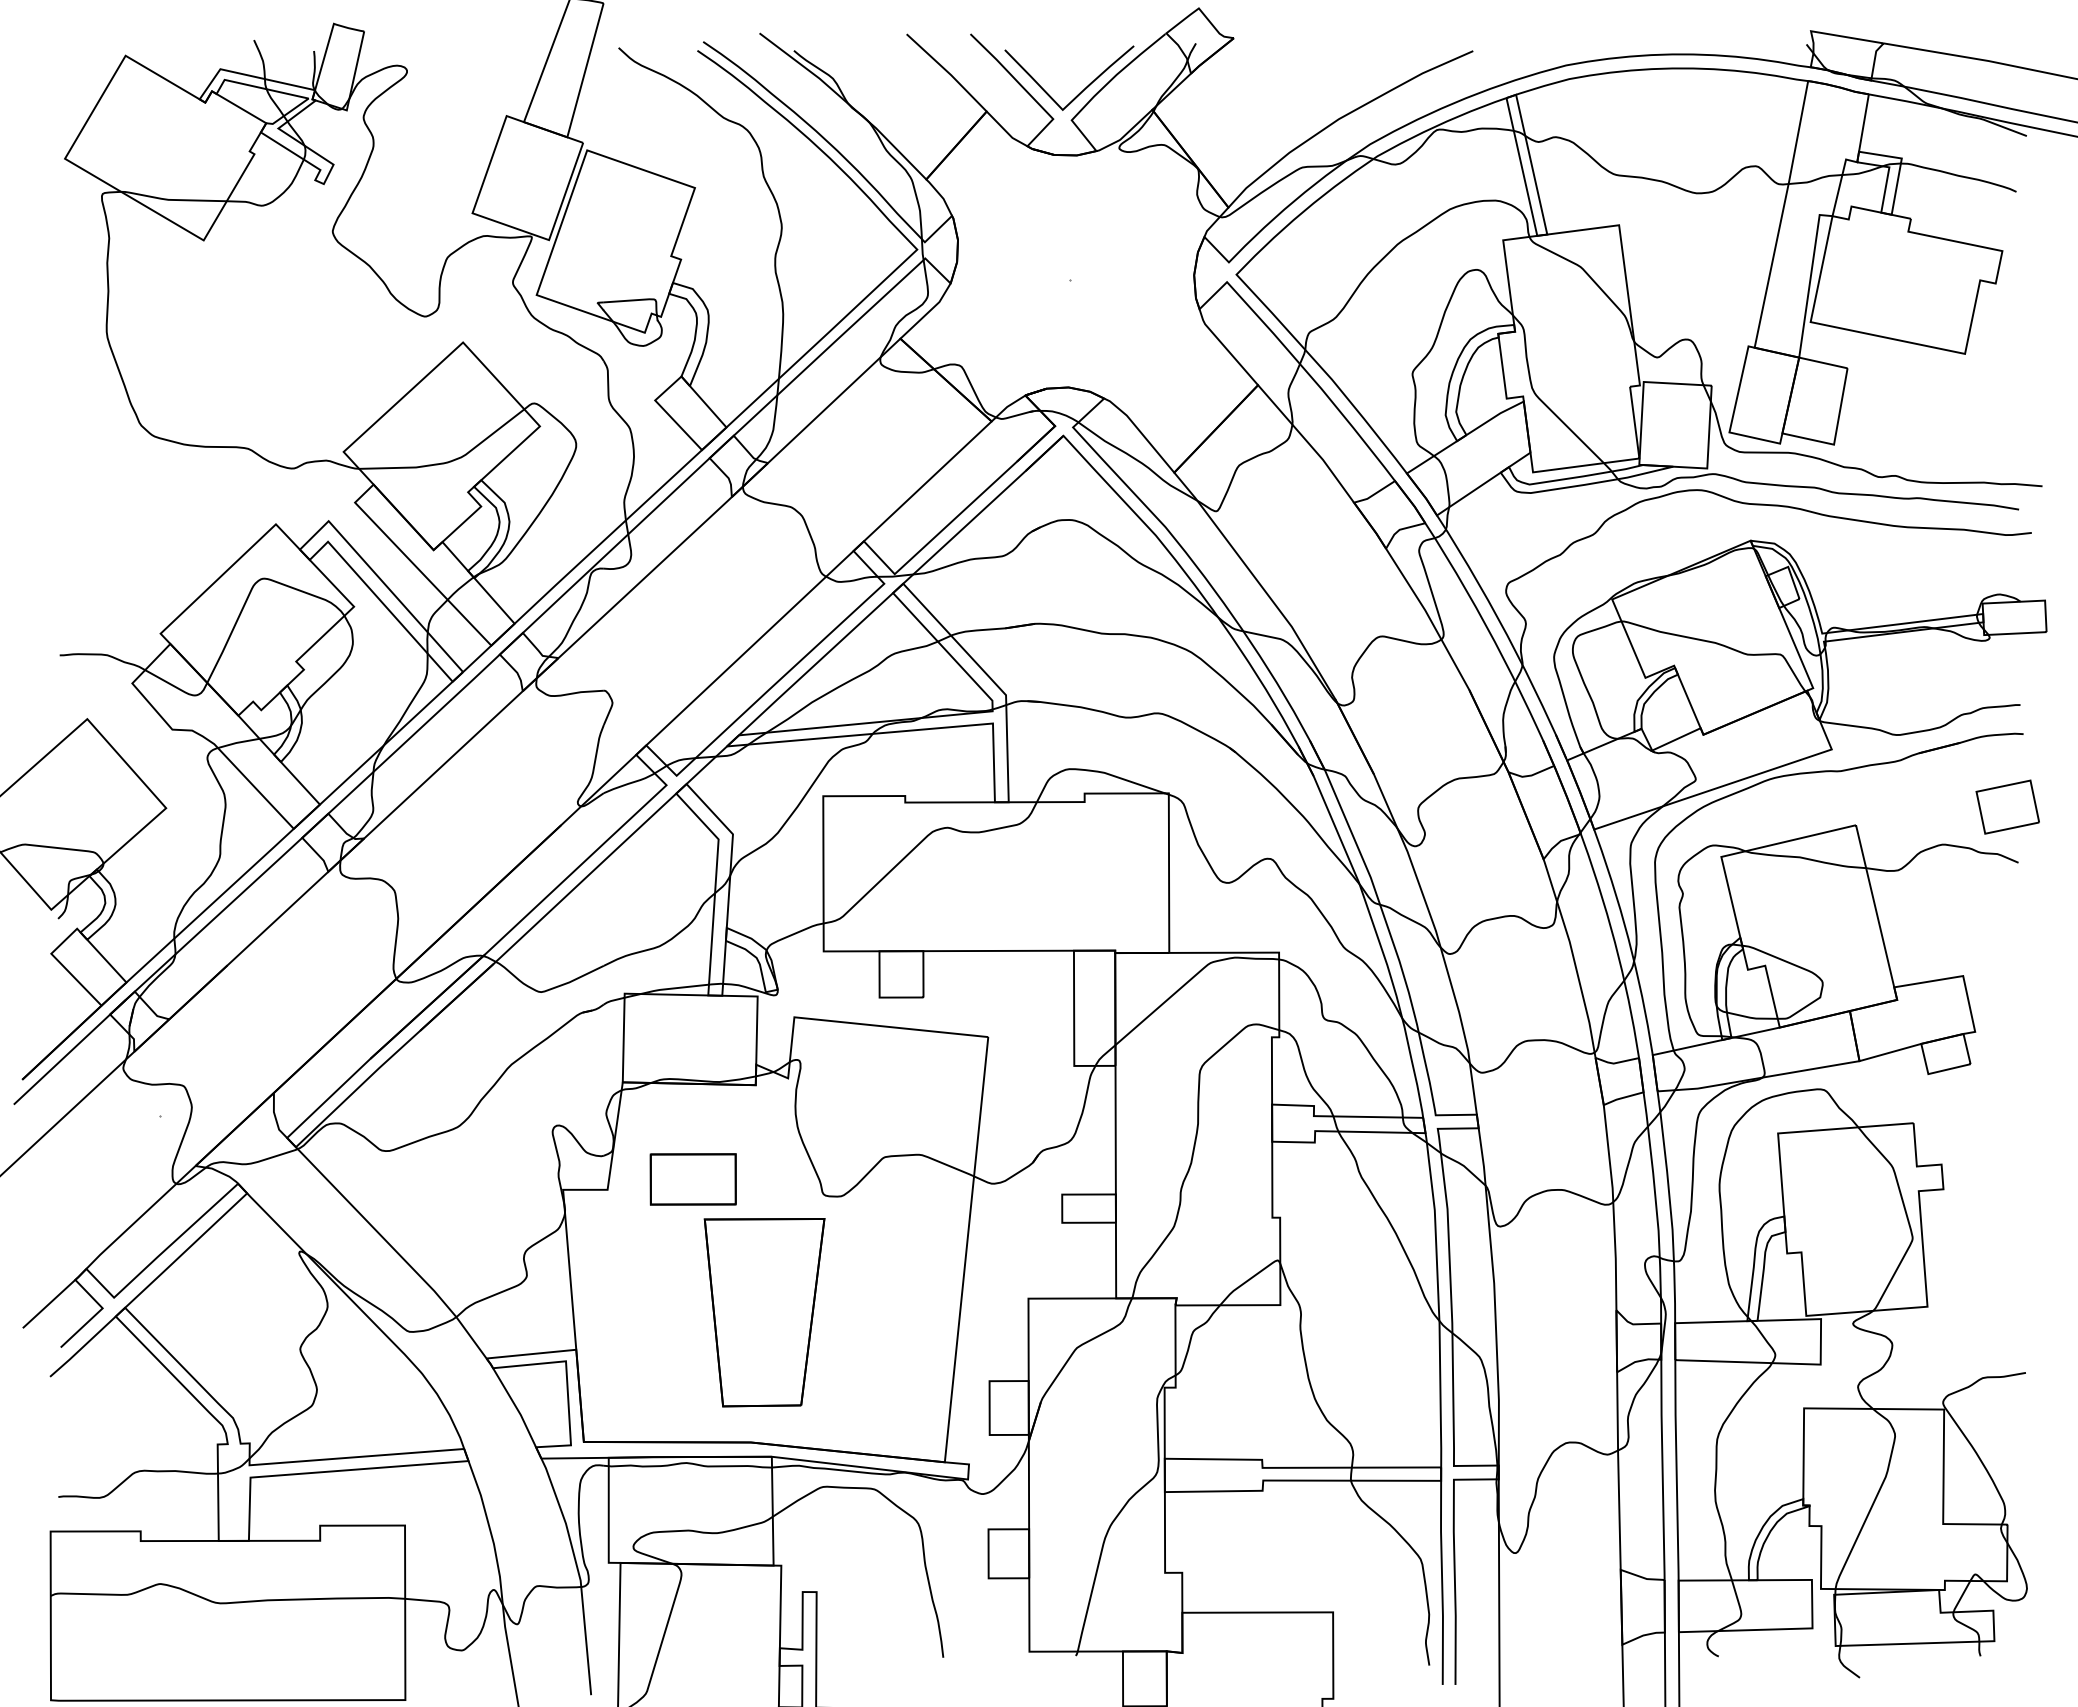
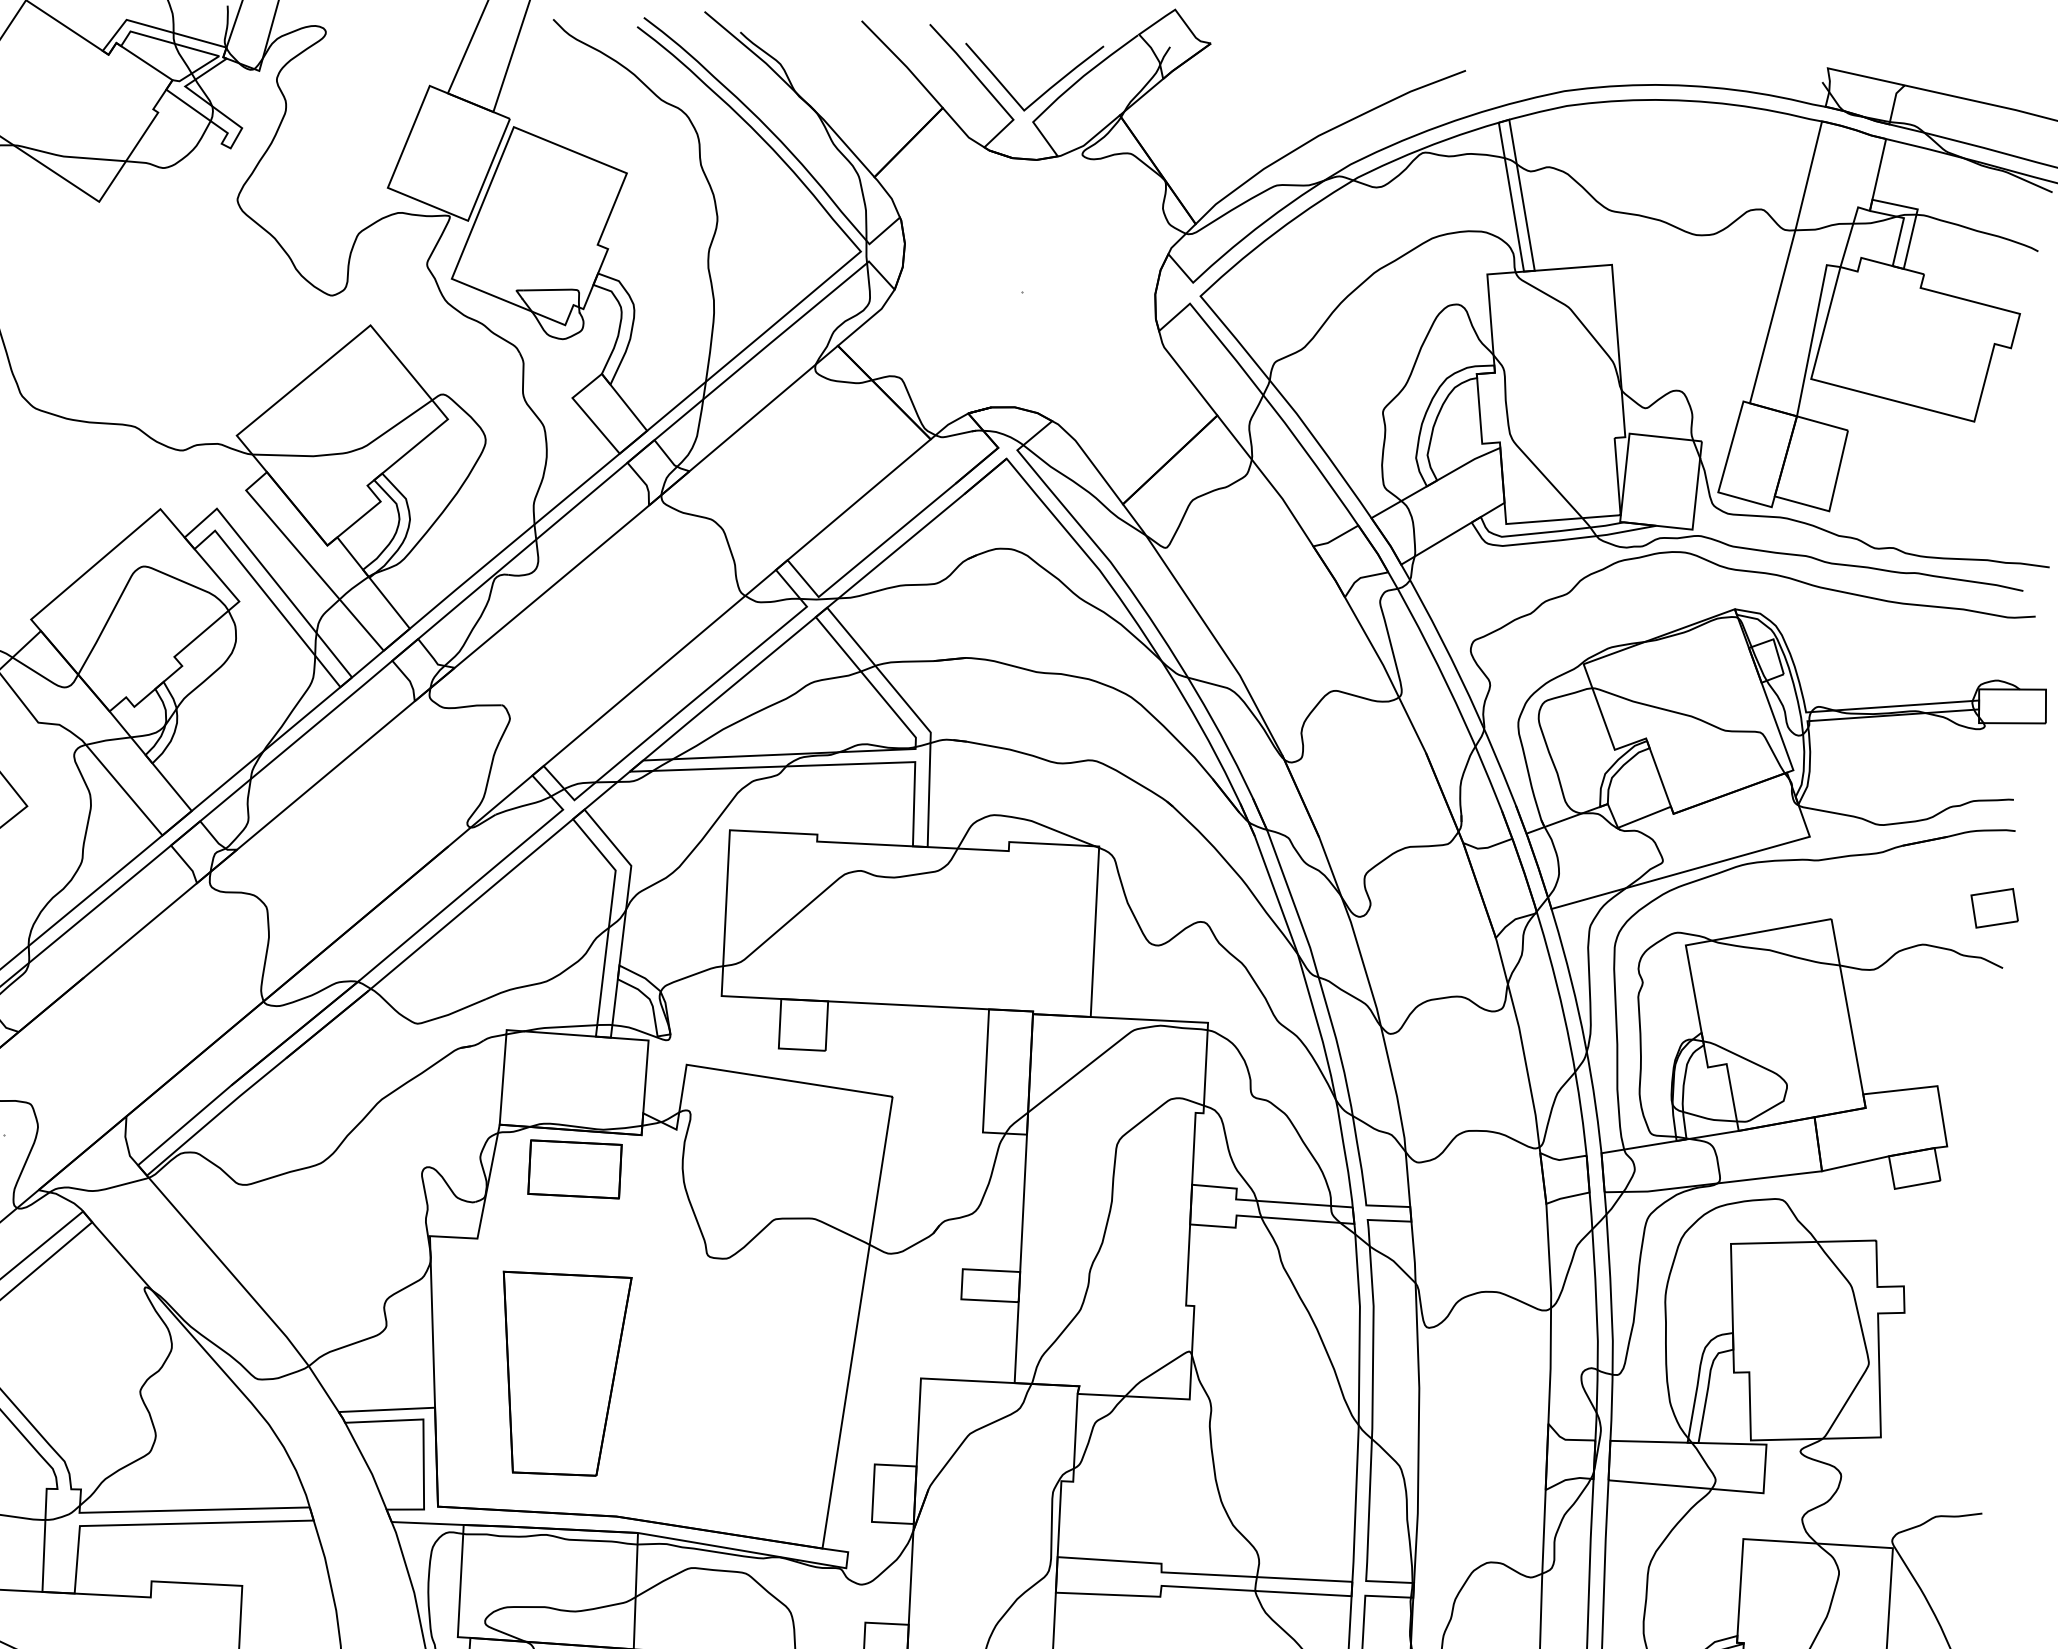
part: (2007, 807) -> (1994, 908), size x0.71
part: (692, 1179) -> (574, 1169), moved
part: (764, 1312) -> (562, 1374), moved

